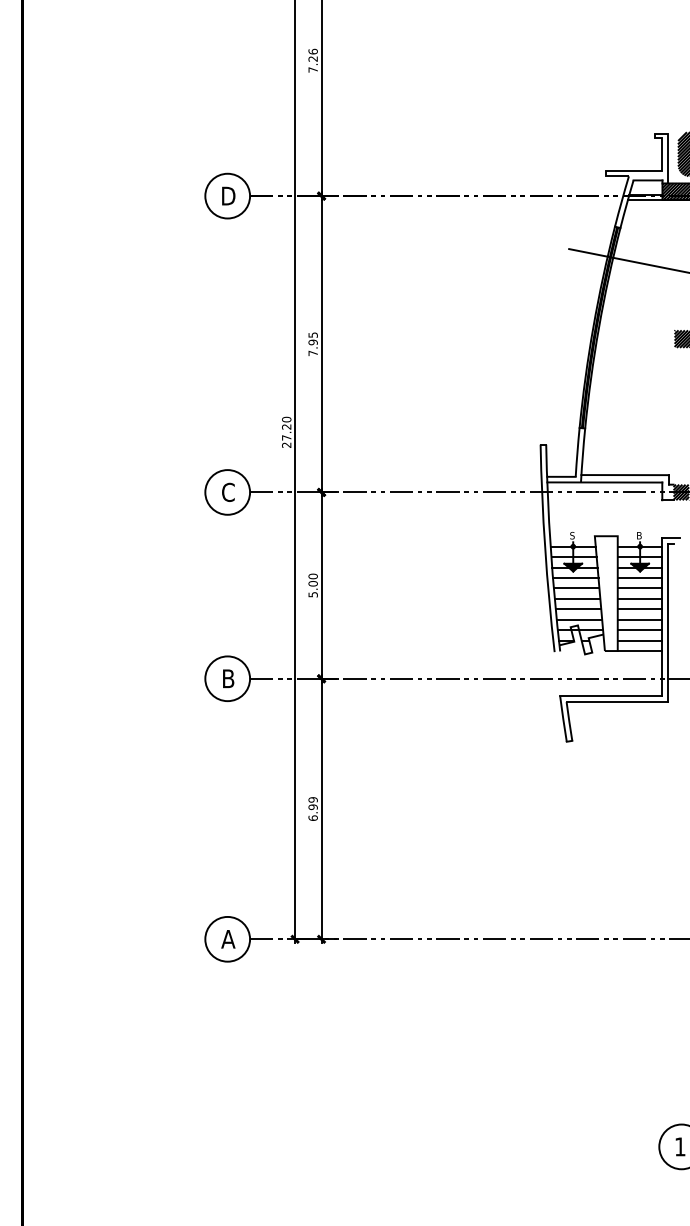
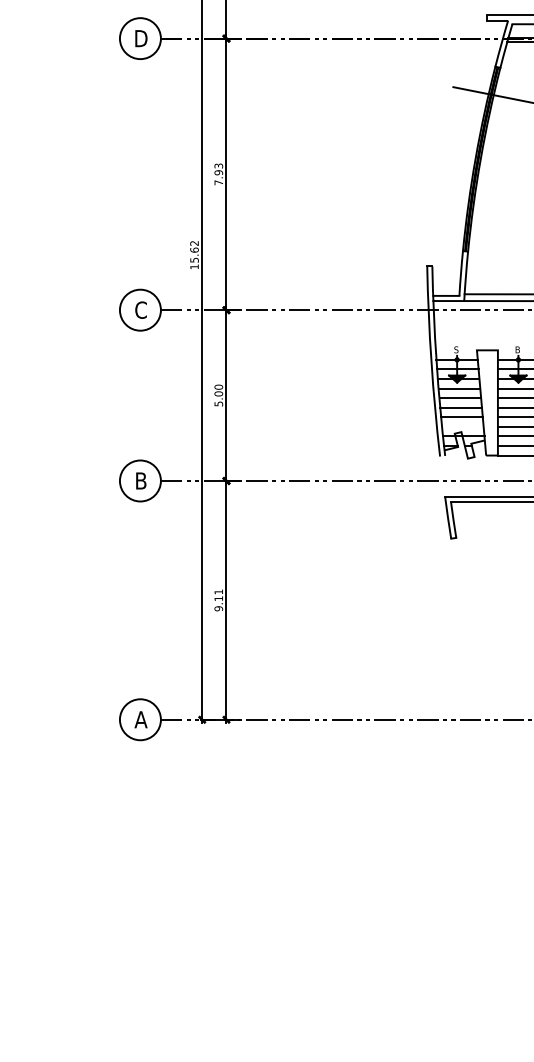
text: (312, 334) -> (218, 165), 7.95 -> 7.93
text: (286, 431) -> (194, 254), 27.20 -> 15.62
line: (579, 619) -> (462, 426), removed
text: (312, 808) -> (218, 599), 6.99 -> 9.11

